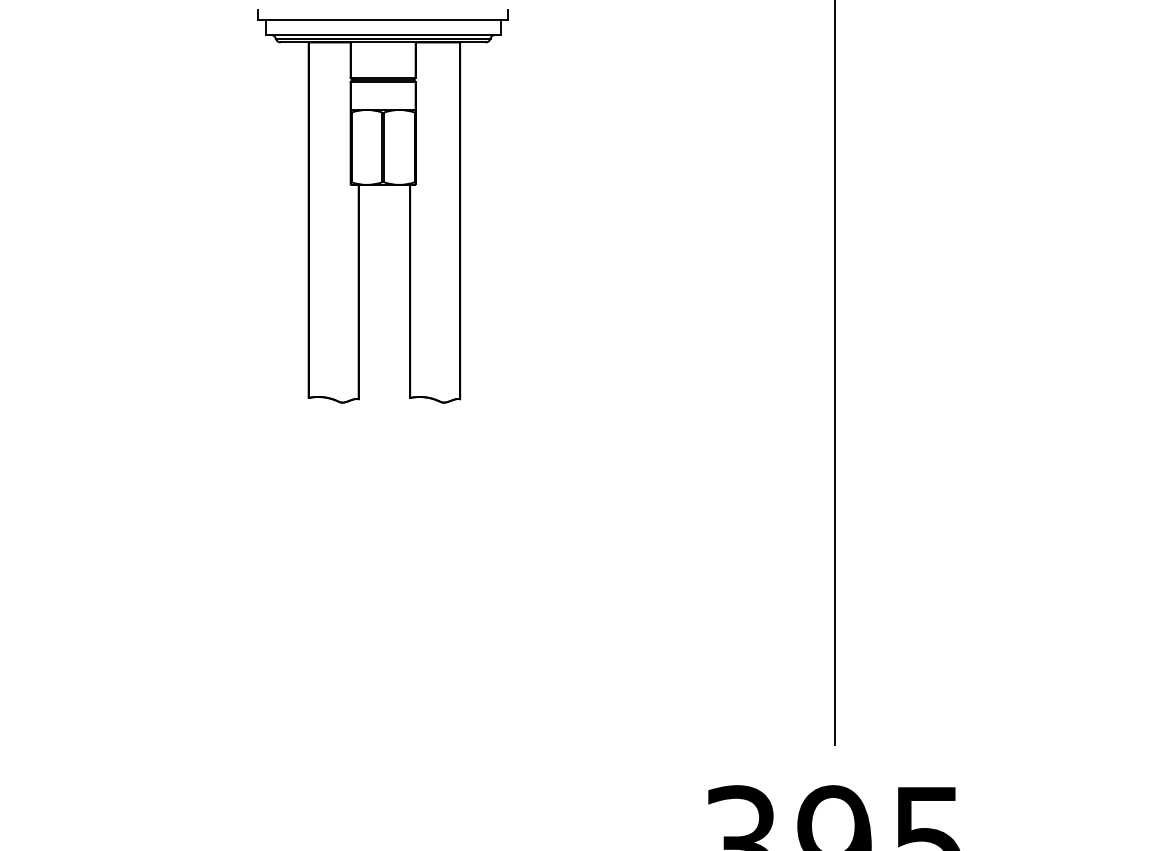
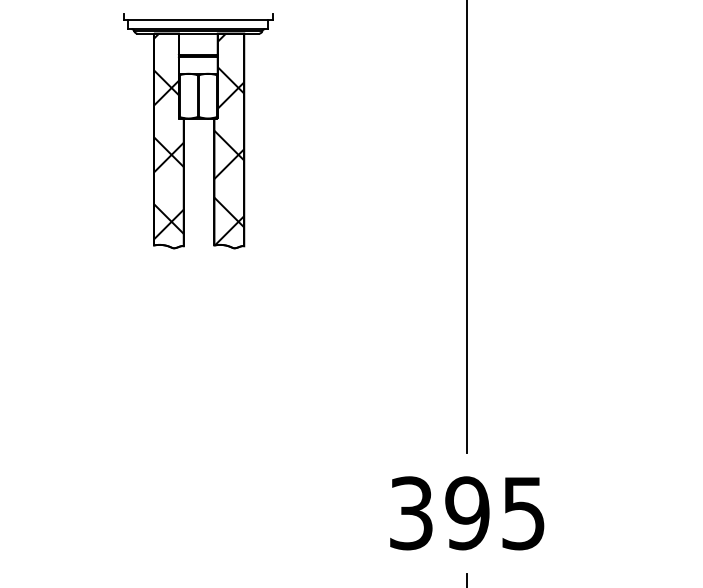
hatch: (333, 215) -> (168, 136), added
hatch: (435, 220) -> (229, 139), added

